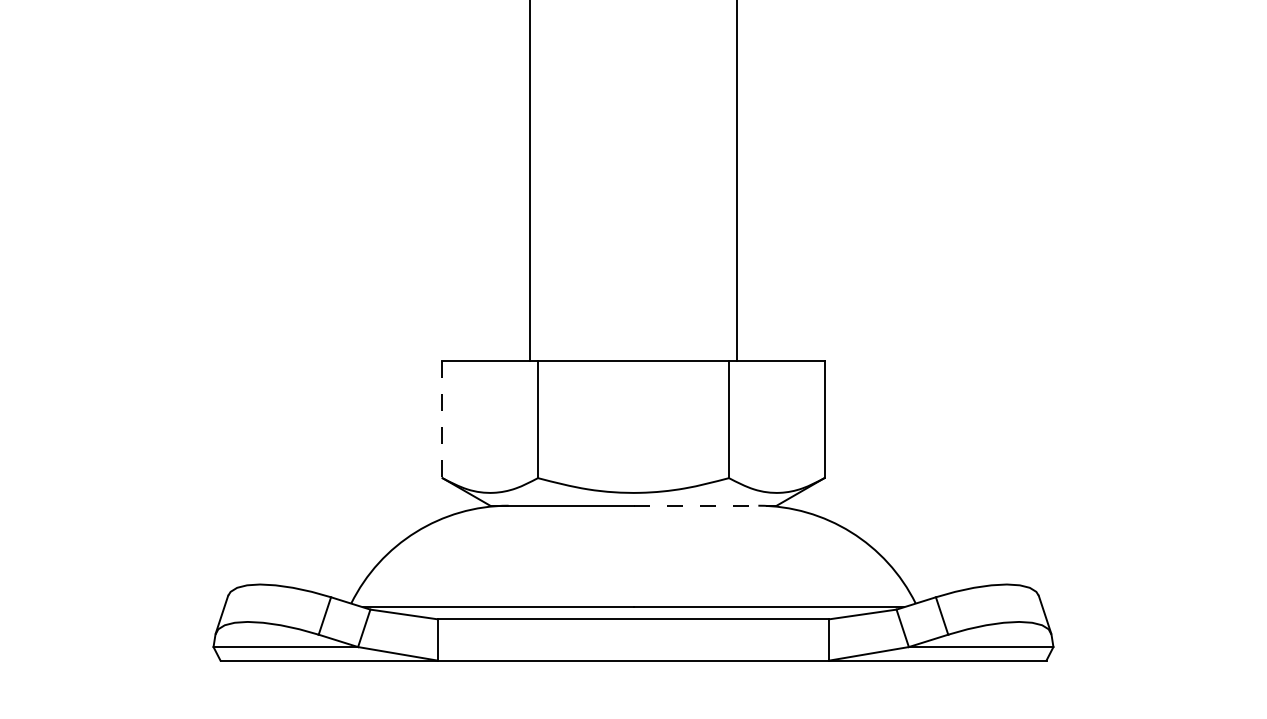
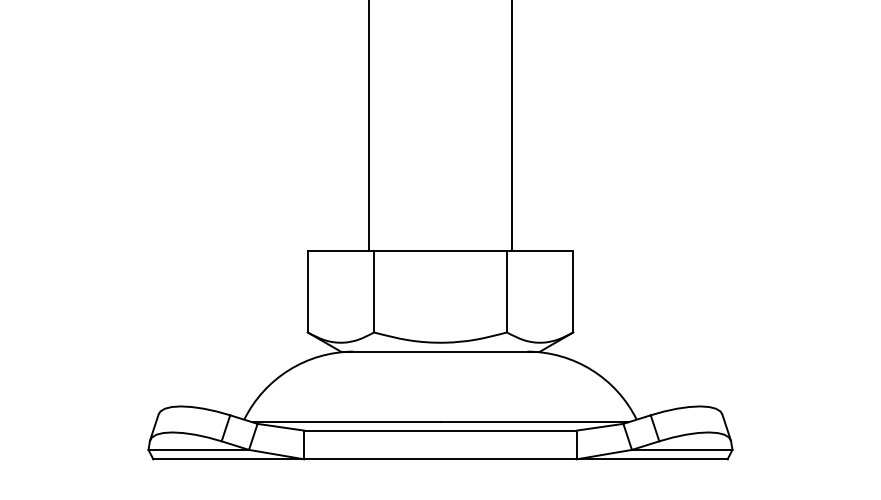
line: (442, 419) -> (307, 291), dashed -> solid
line: (705, 505) -> (490, 351), dashed -> solid

